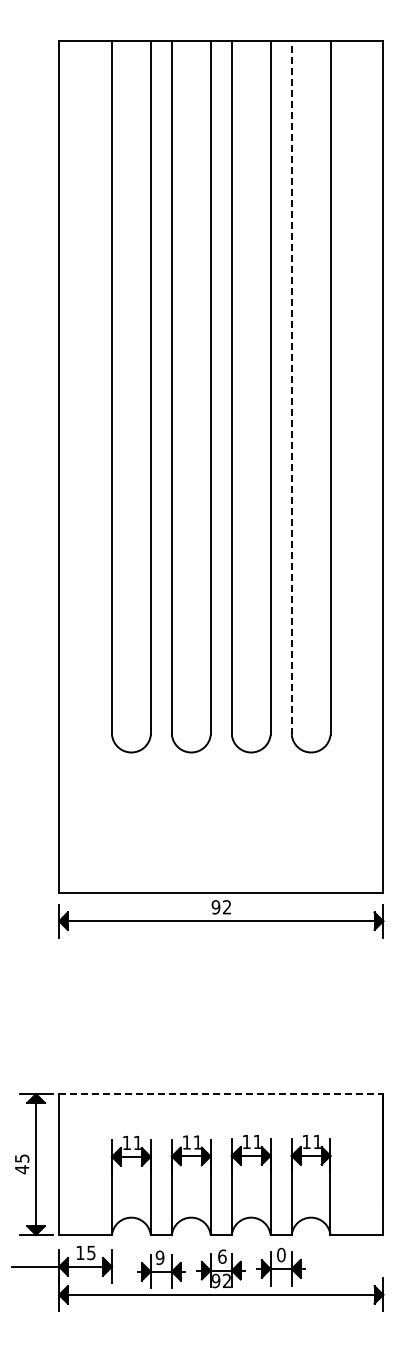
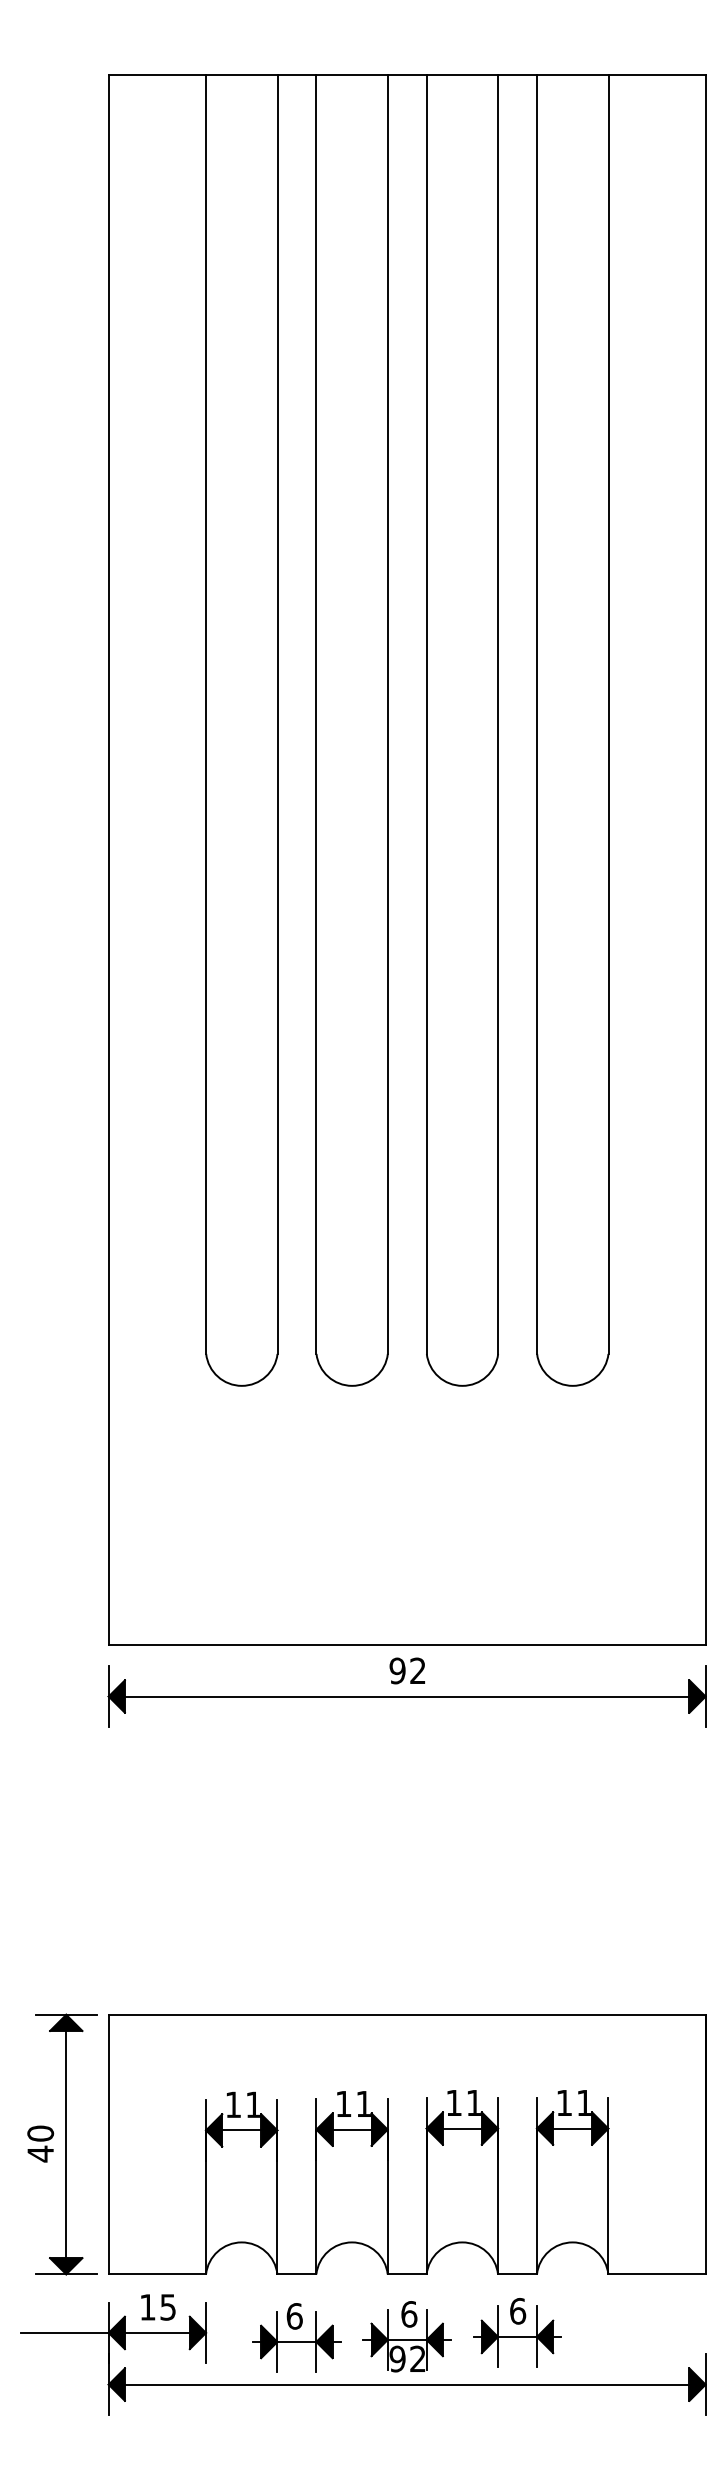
line: (291, 387) -> (536, 713), dashed -> solid
line: (221, 1094) -> (407, 2015), dashed -> solid
text: (22, 1158) -> (41, 2133), 45 -> 40
text: (281, 1254) -> (518, 2310), 0 -> 6
text: (159, 1257) -> (293, 2315), 9 -> 6

